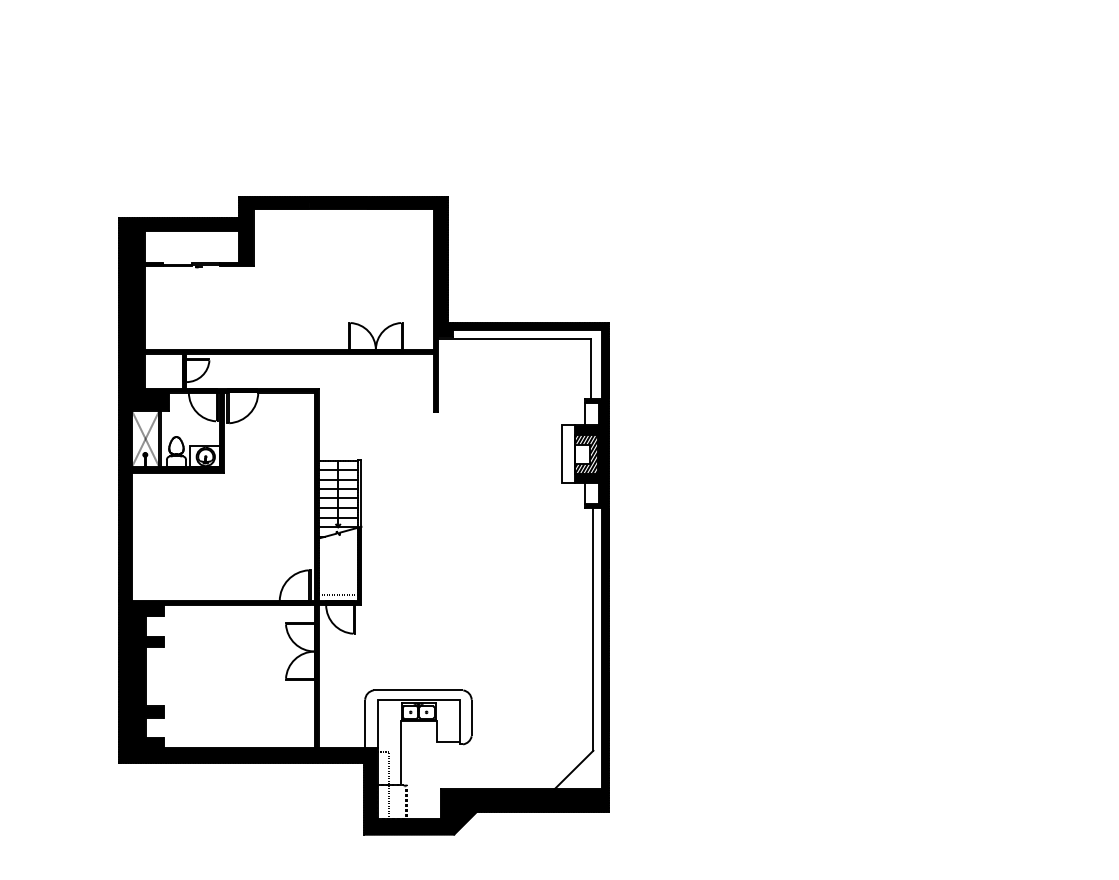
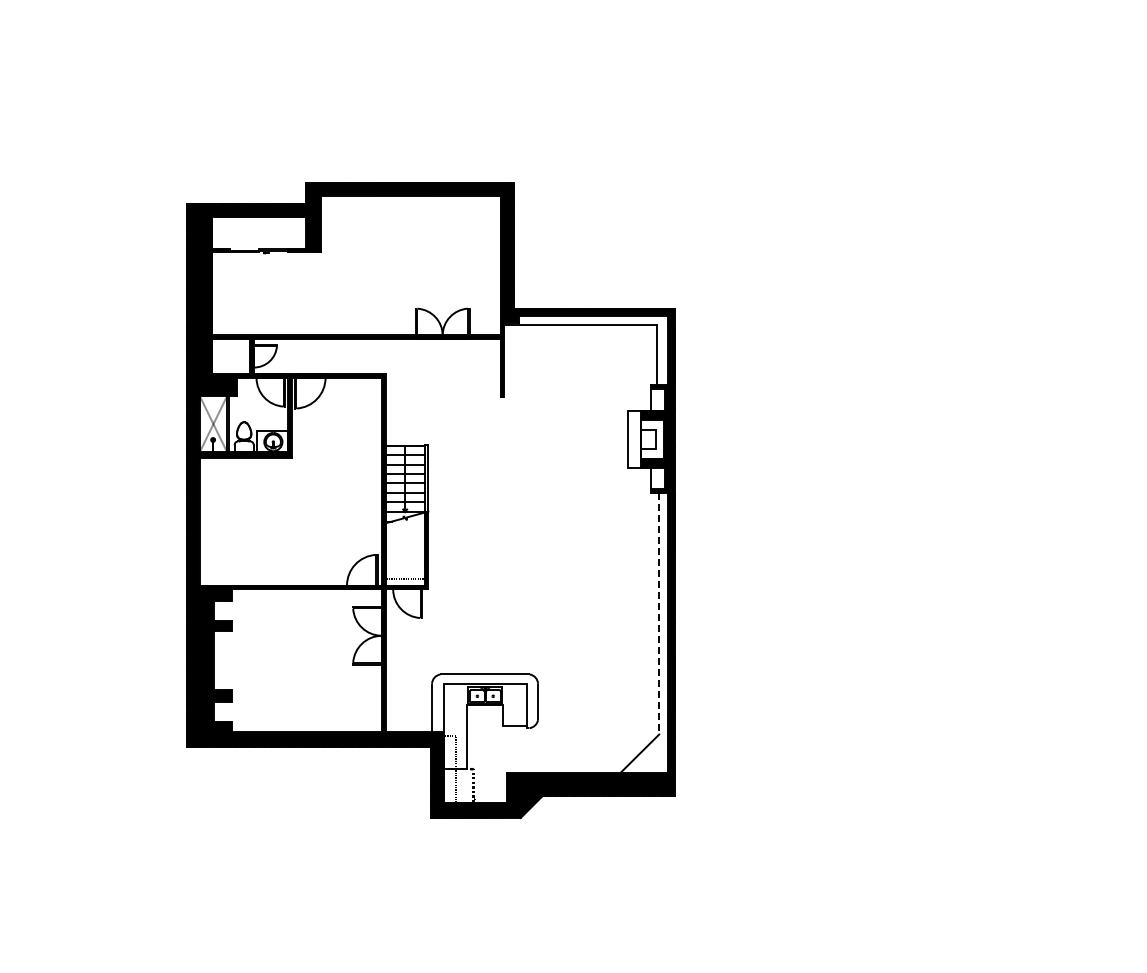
hatch: (585, 454) -> (651, 439), removed
line: (593, 629) -> (659, 613), solid -> dashed

